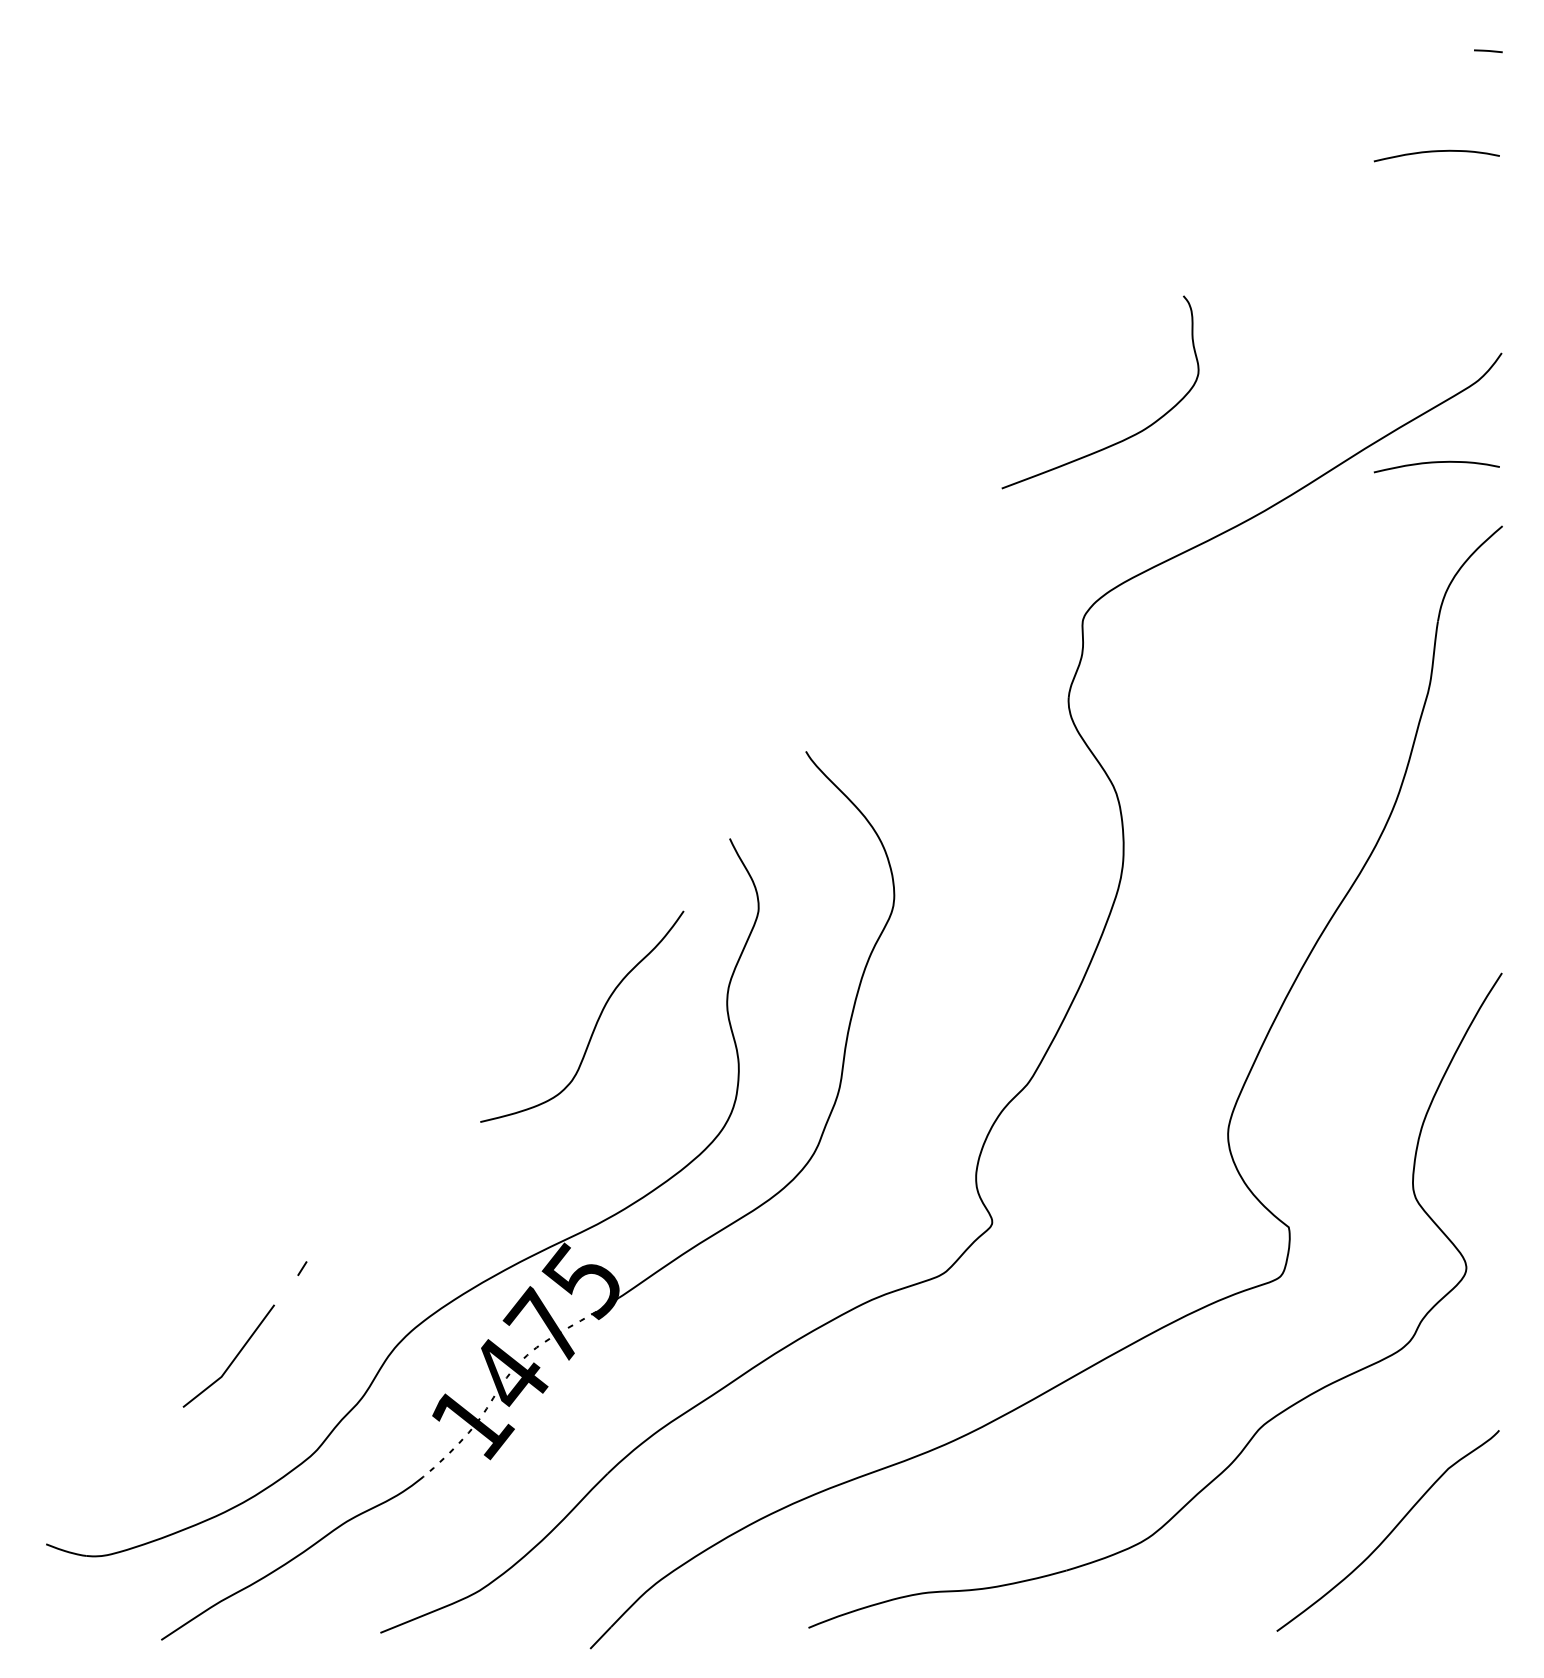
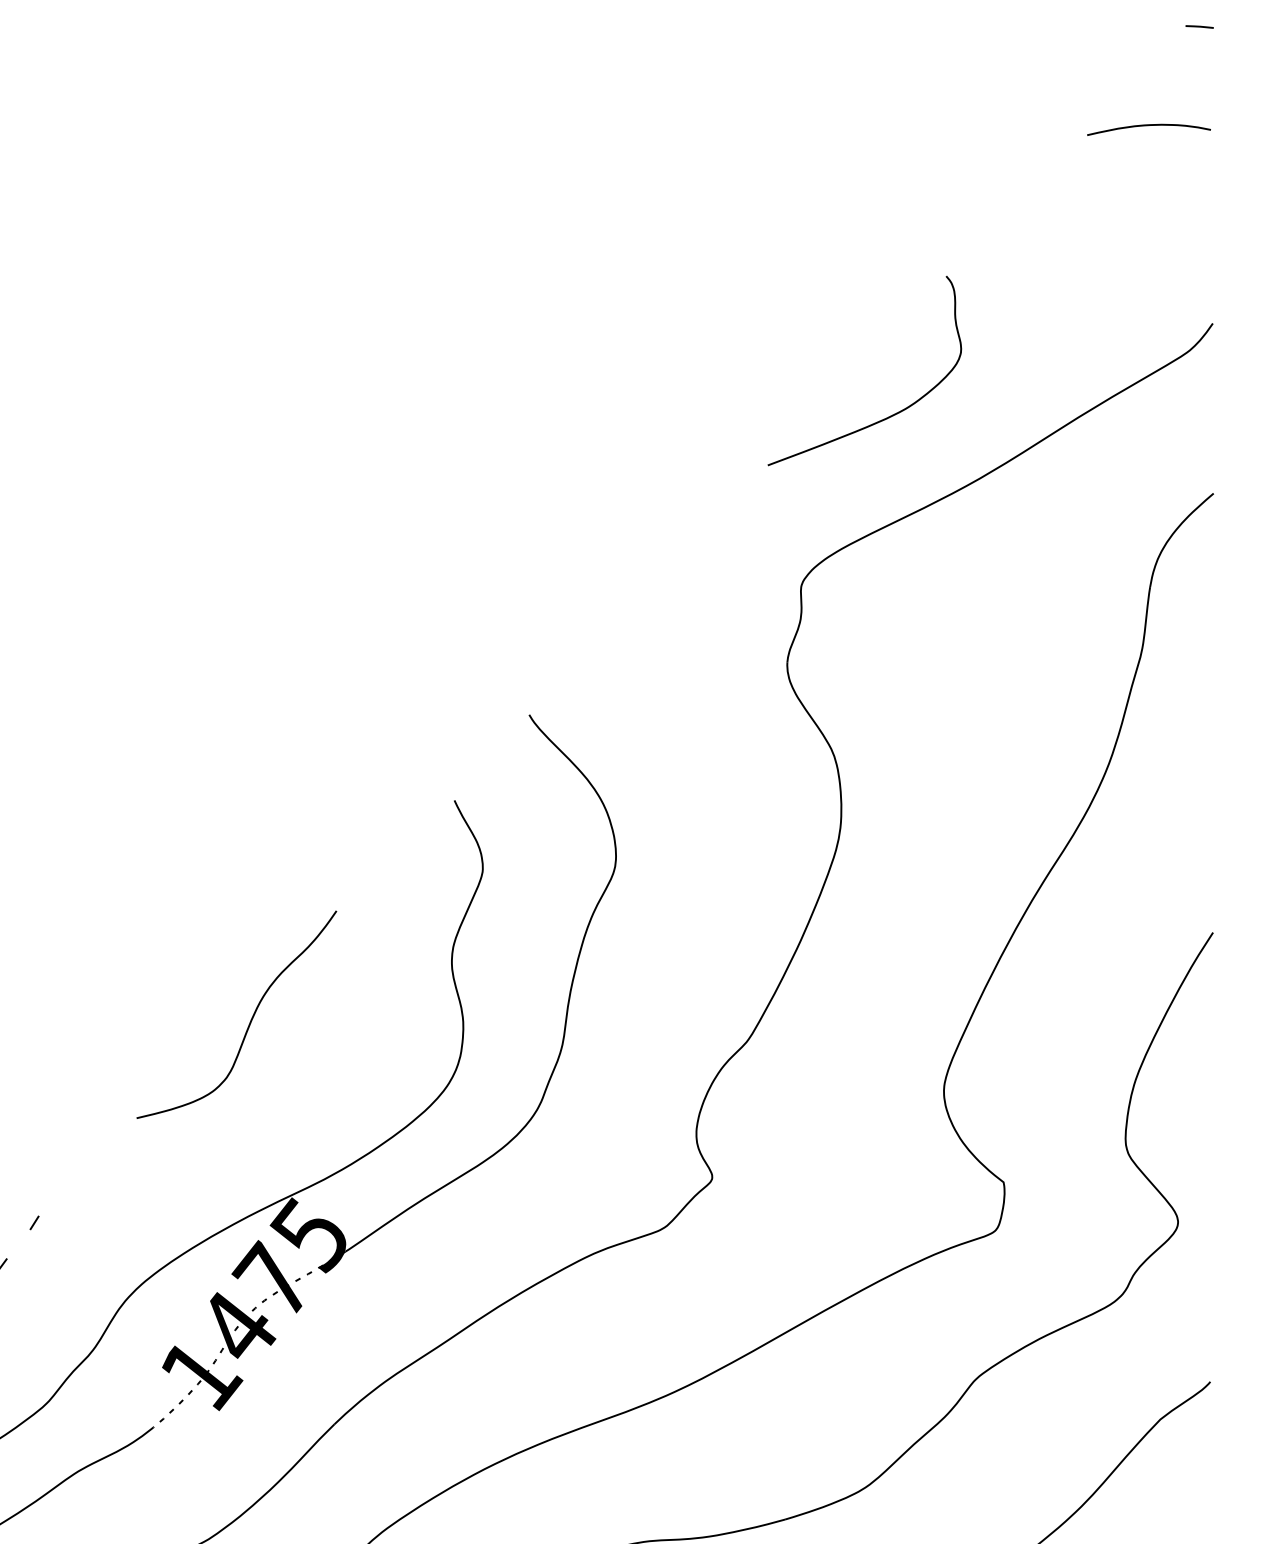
curve: (1120, 440) -> (884, 418), moved
curve: (1436, 463) -> (1148, 431), removed
curve: (595, 1023) -> (249, 1021), moved

